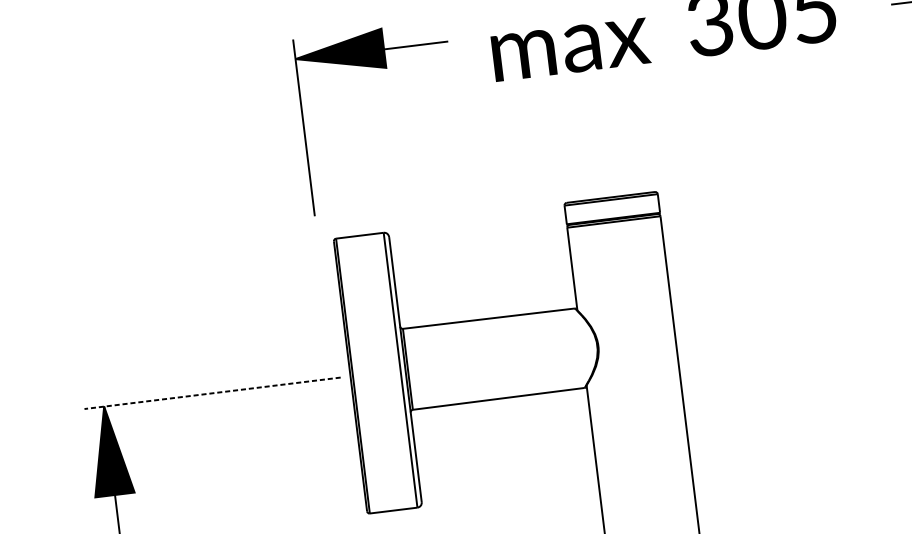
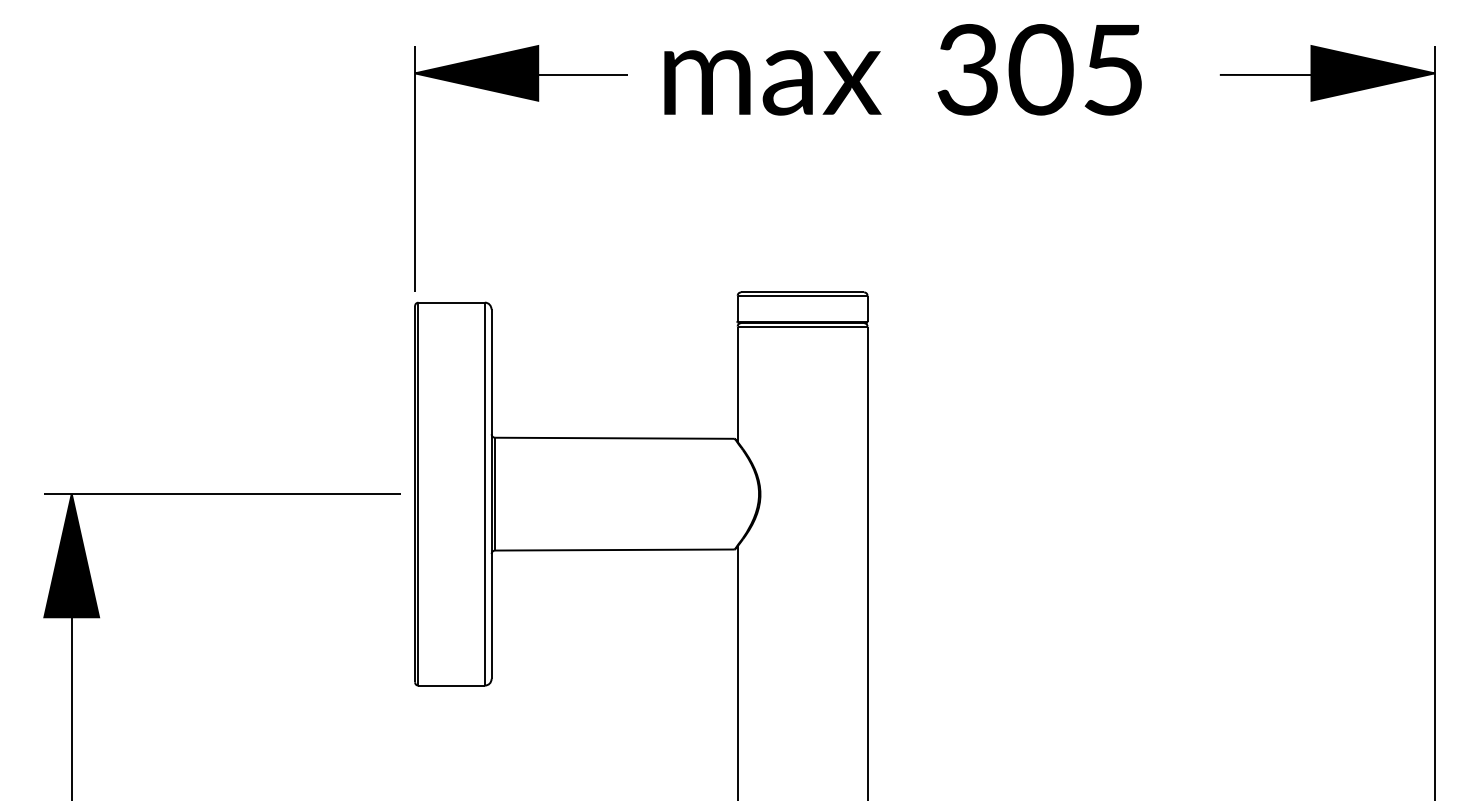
part: (384, 68) -> (535, 101), moved
line: (212, 393) -> (222, 494), dashed -> solid

